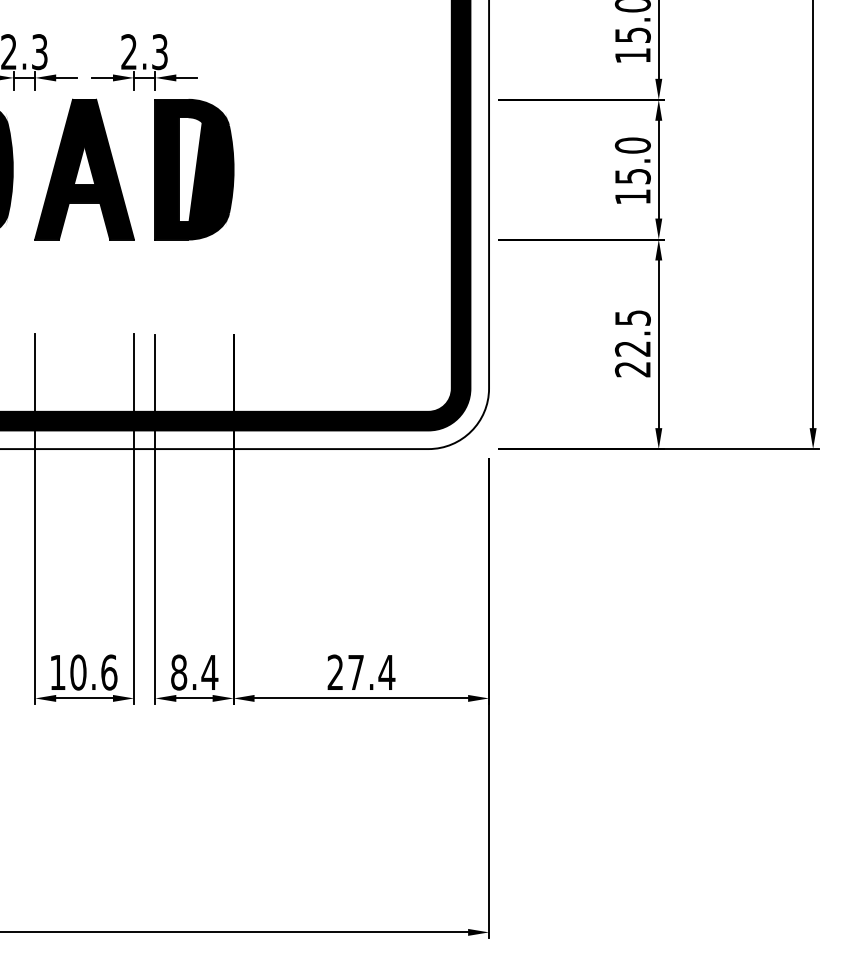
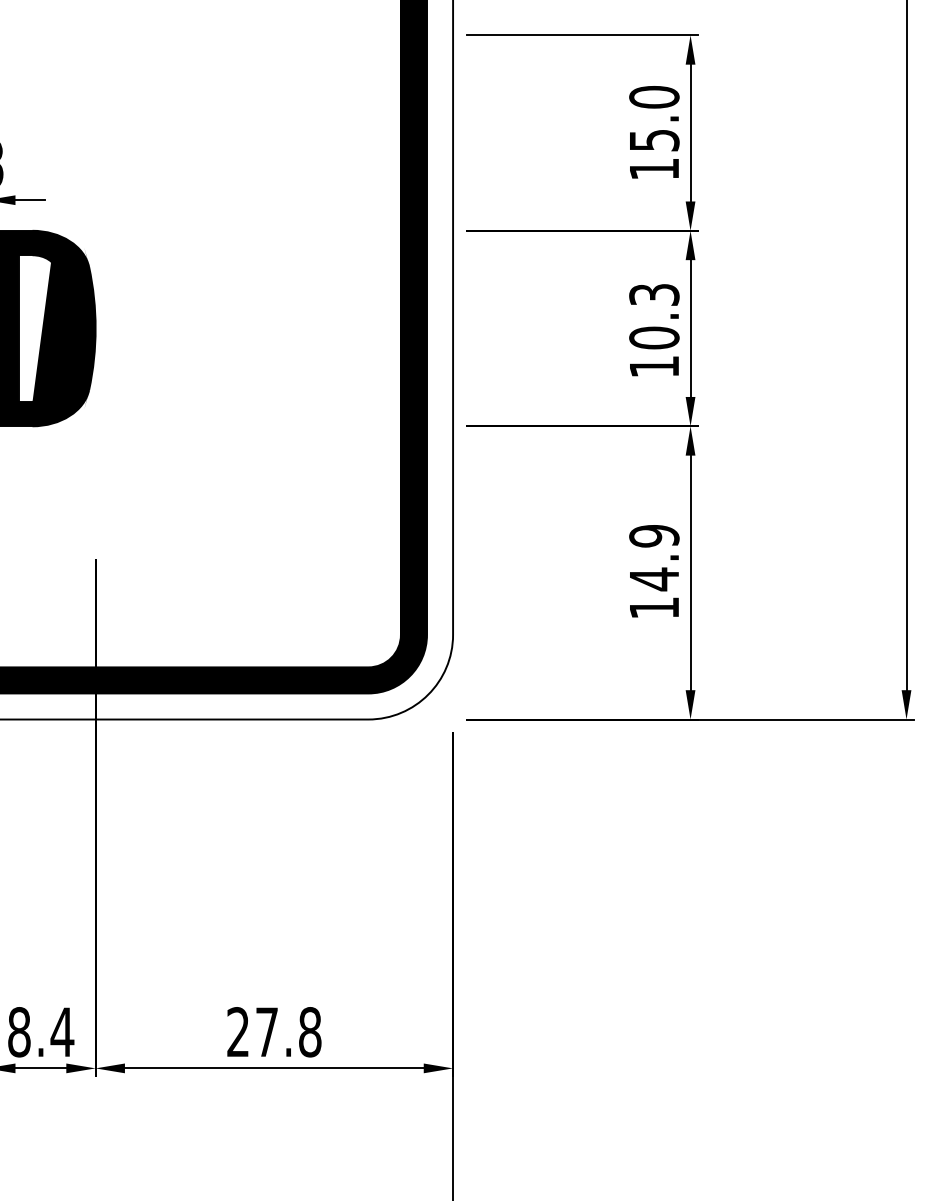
text: (632, 160) -> (653, 315), 15.0 -> 10.3
text: (632, 343) -> (653, 571), 22.5 -> 14.9
text: (386, 672) -> (309, 1032), 27.4 -> 27.8

